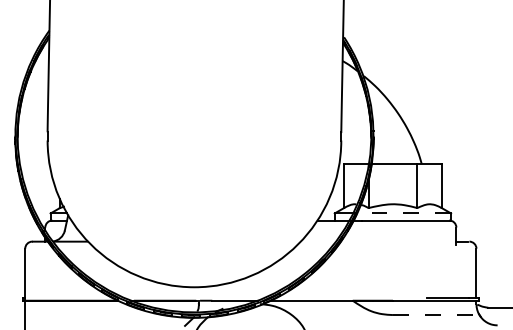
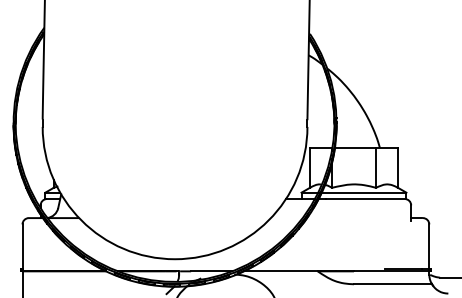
line: (404, 213) -> (364, 192), dashed -> solid
line: (436, 315) -> (393, 284), dashed -> solid

